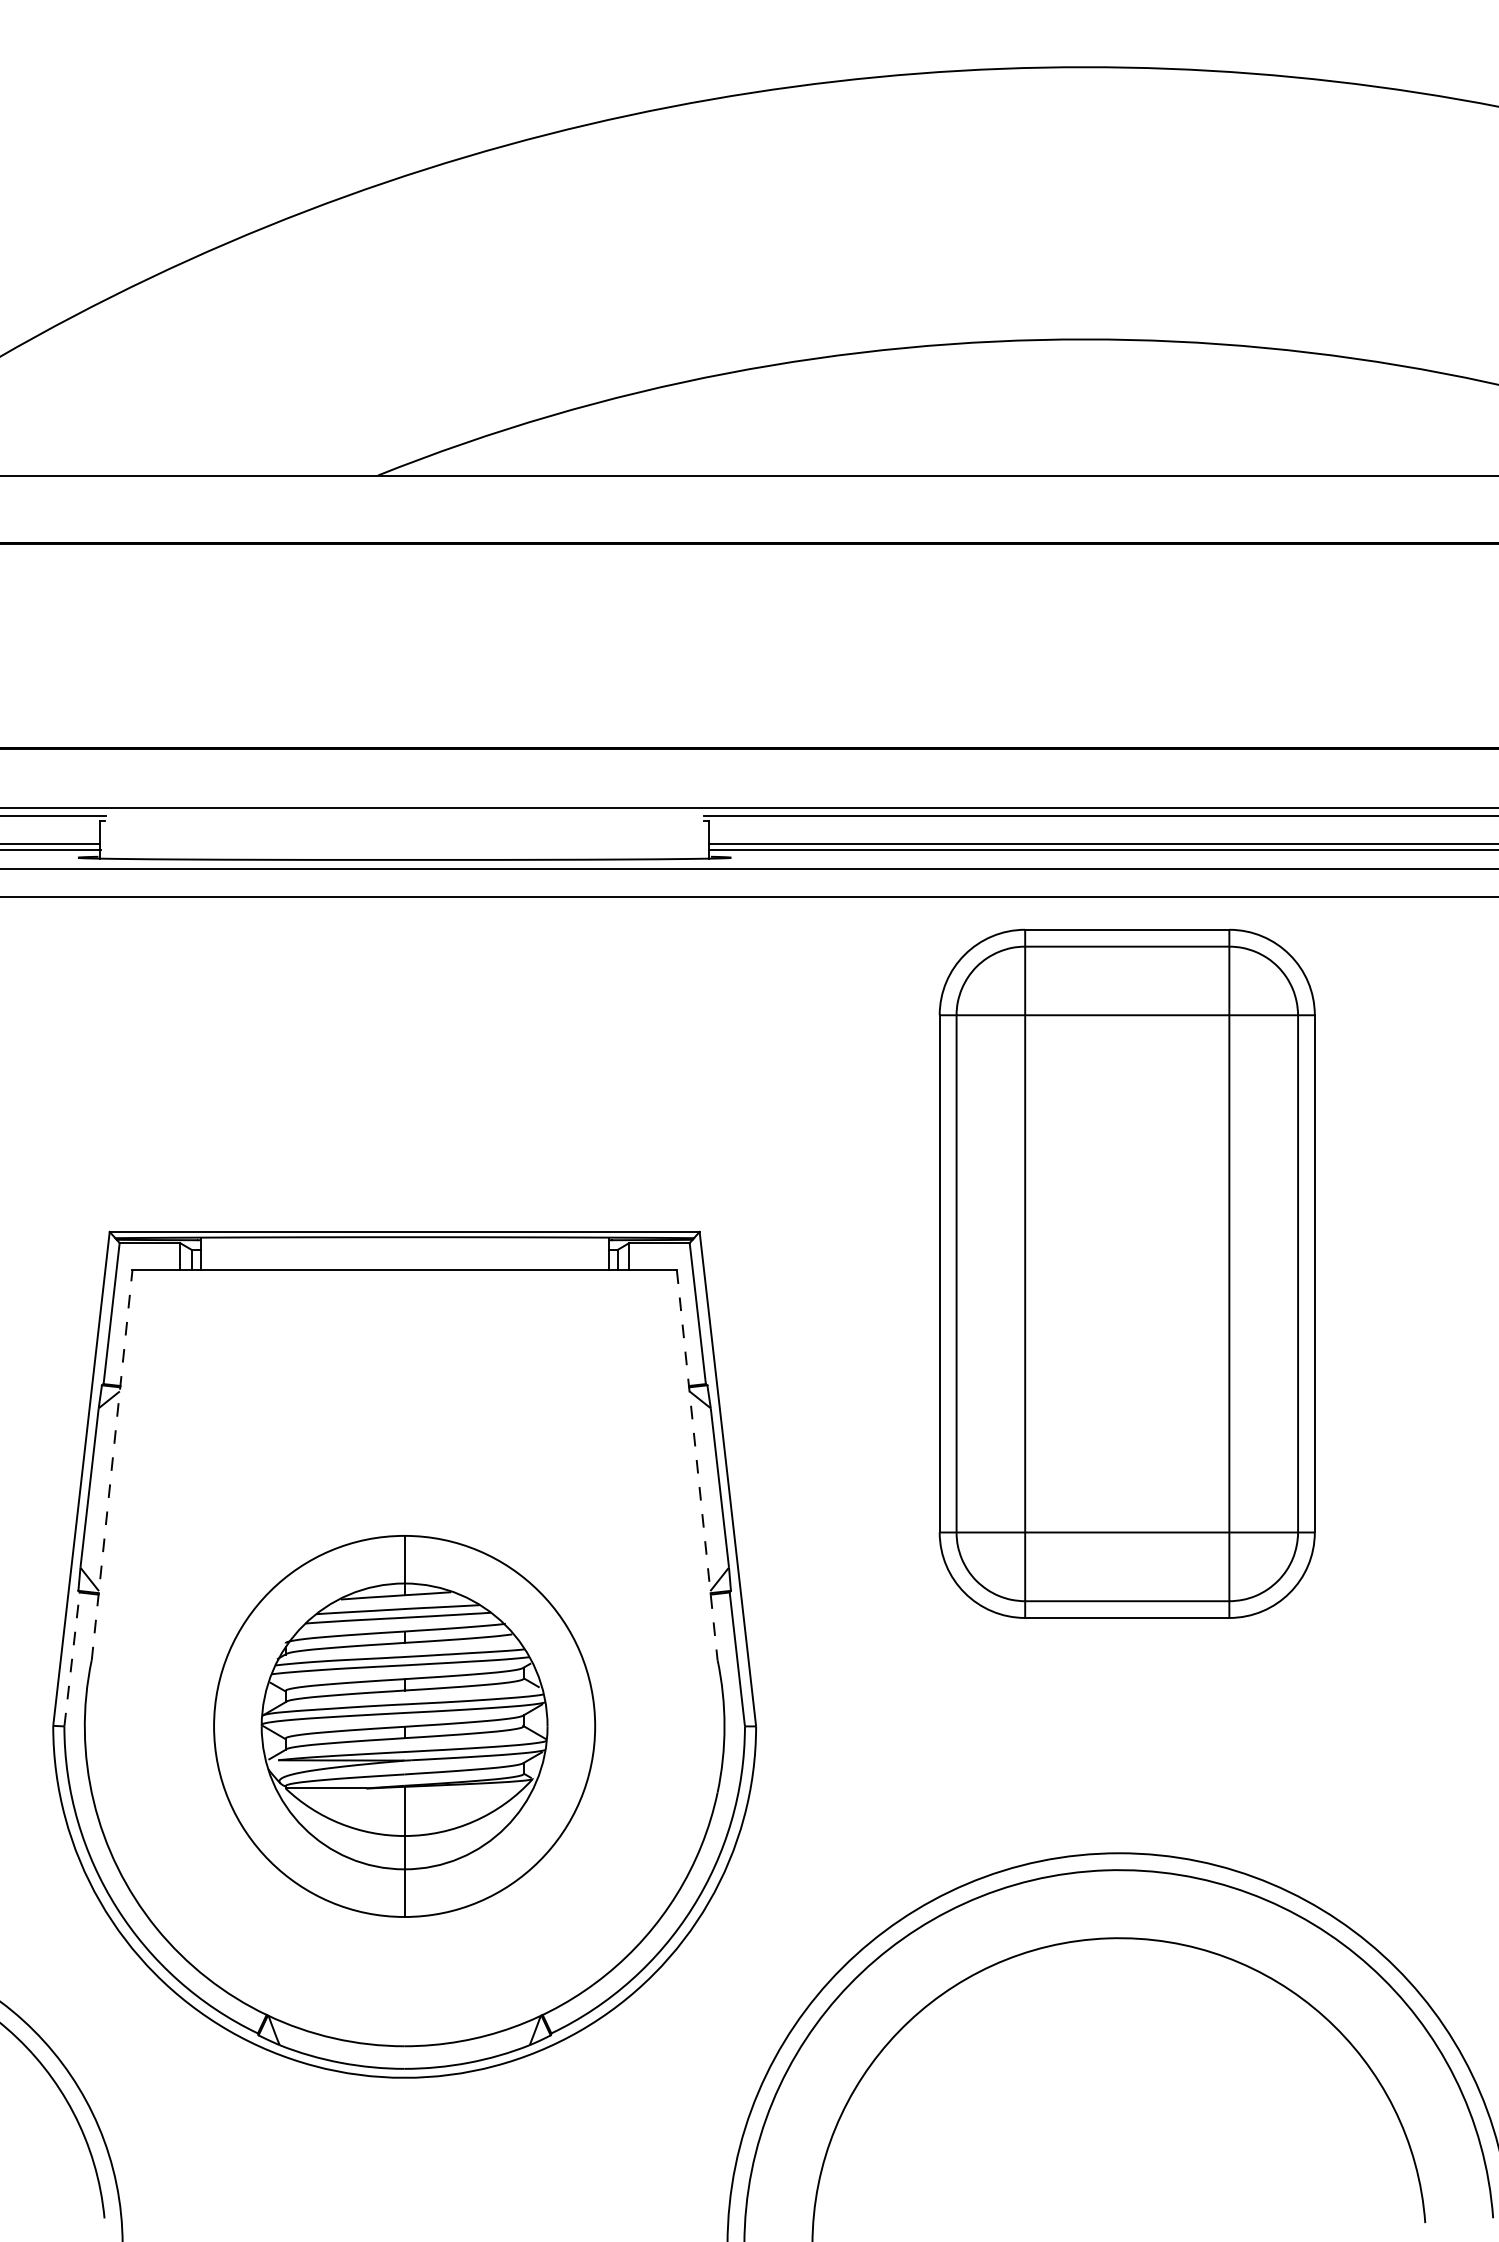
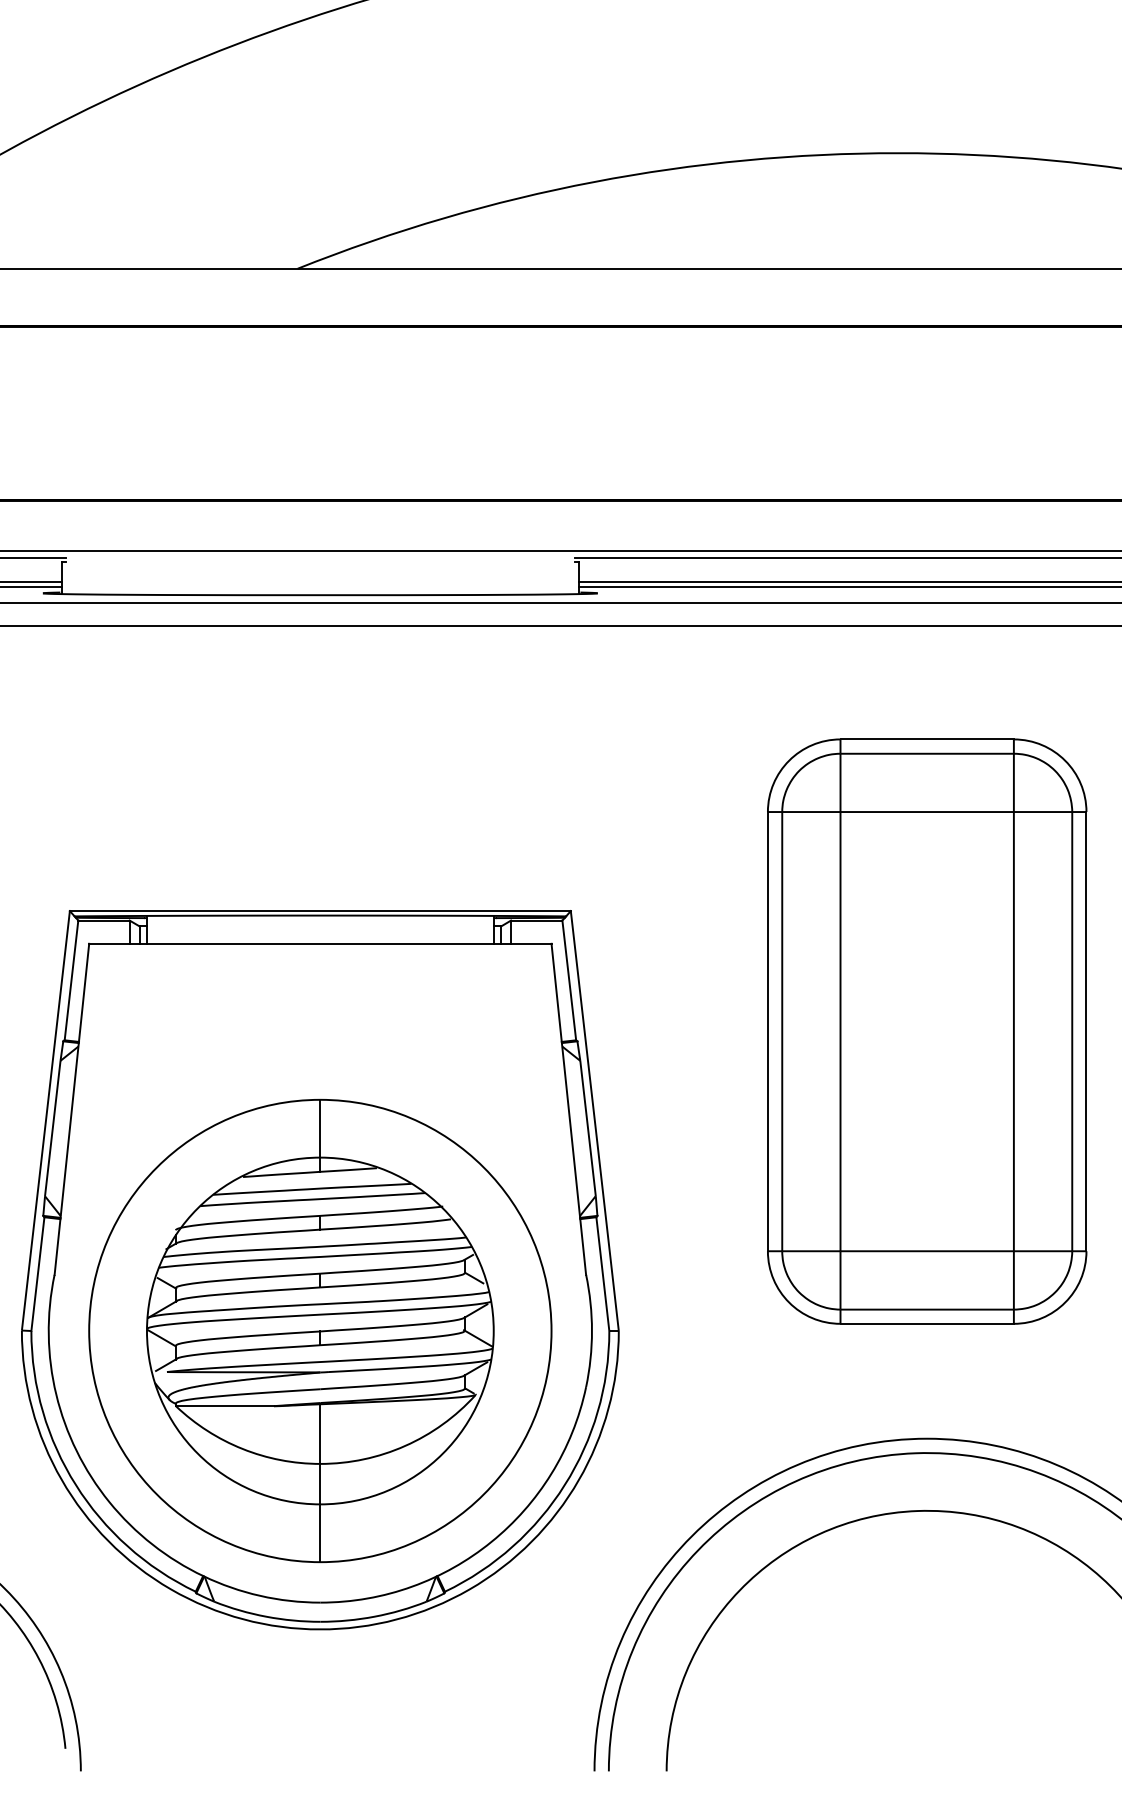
part: (1126, 1273) -> (926, 1031), moved
line: (112, 1464) -> (72, 1108), dashed -> solid
line: (697, 1465) -> (569, 1109), dashed -> solid
line: (72, 1658) -> (38, 1273), dashed -> solid
part: (404, 1726) -> (320, 1331), size x1.43

